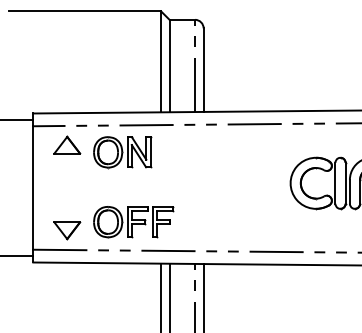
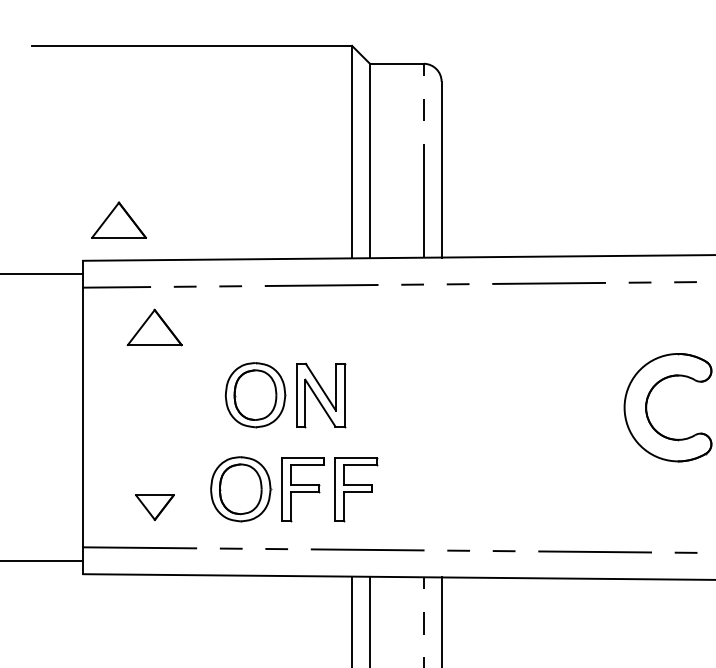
part: (50, 93) -> (119, 218), added
part: (122, 152) -> (285, 395), moved
part: (67, 230) -> (155, 506), size x0.7

